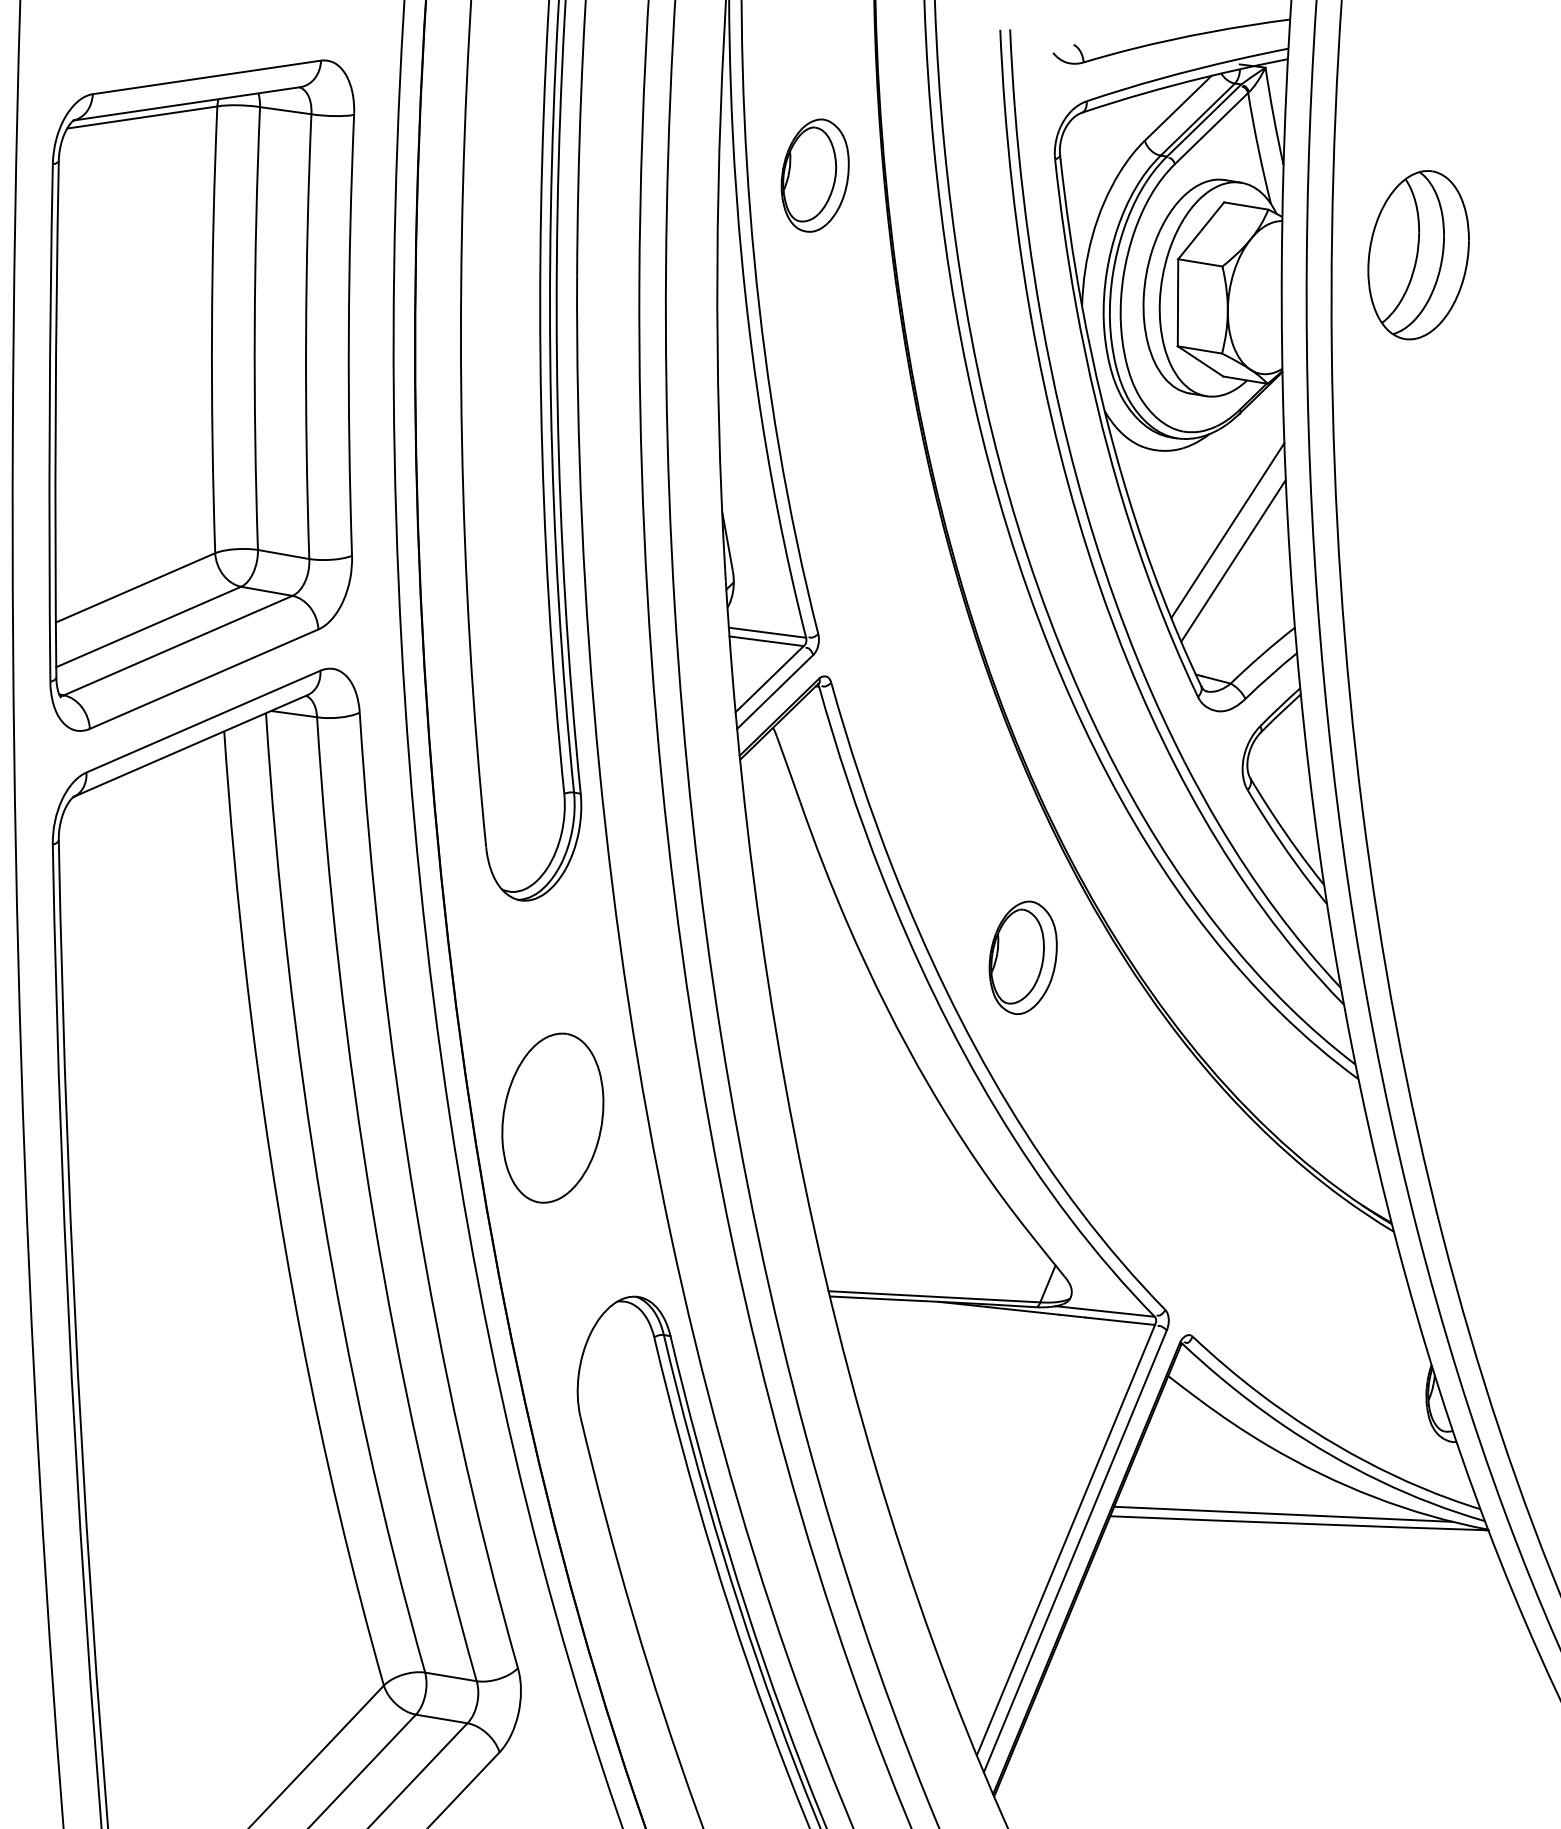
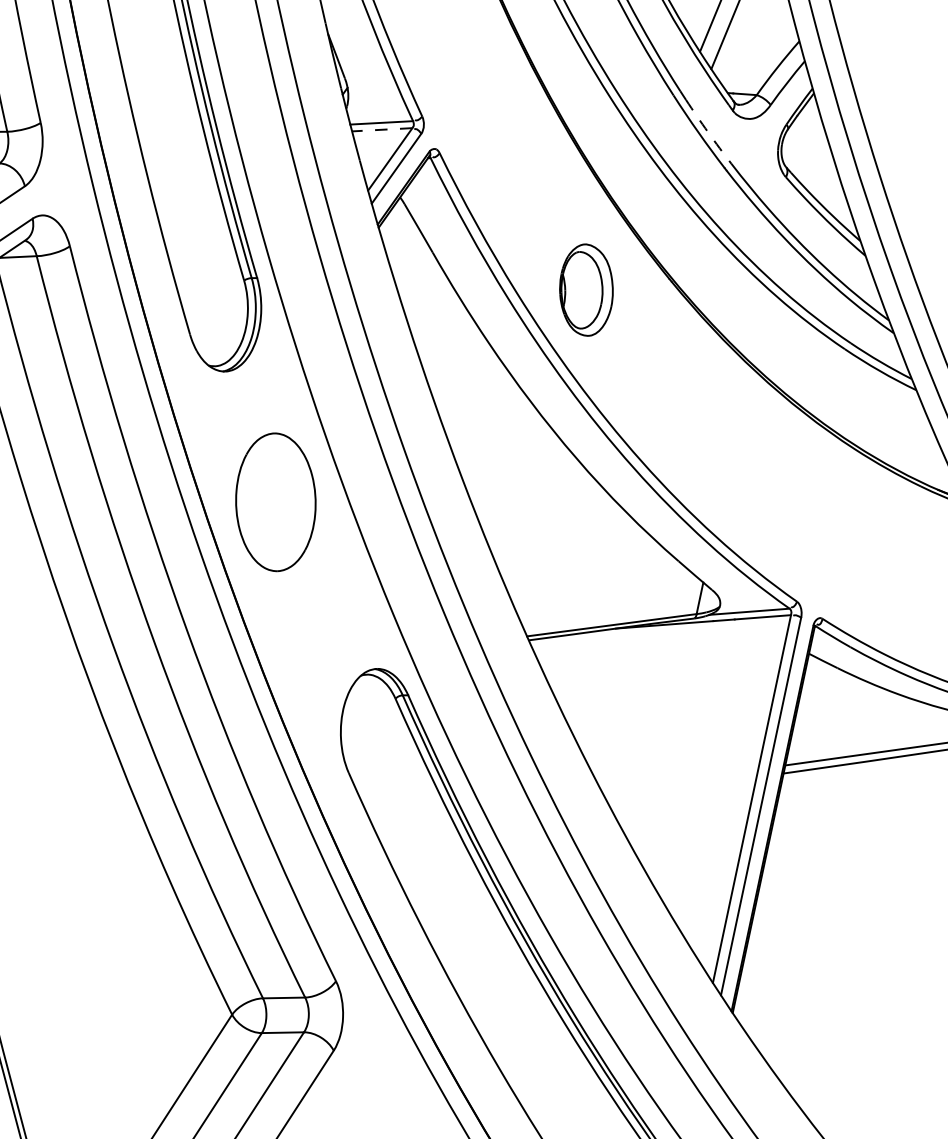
line: (766, 641) -> (382, 129), solid -> dashed
arc: (1163, 717) -> (708, 131), solid -> dashed
part: (1022, 957) -> (585, 290), moved
part: (552, 1117) -> (275, 501), moved

